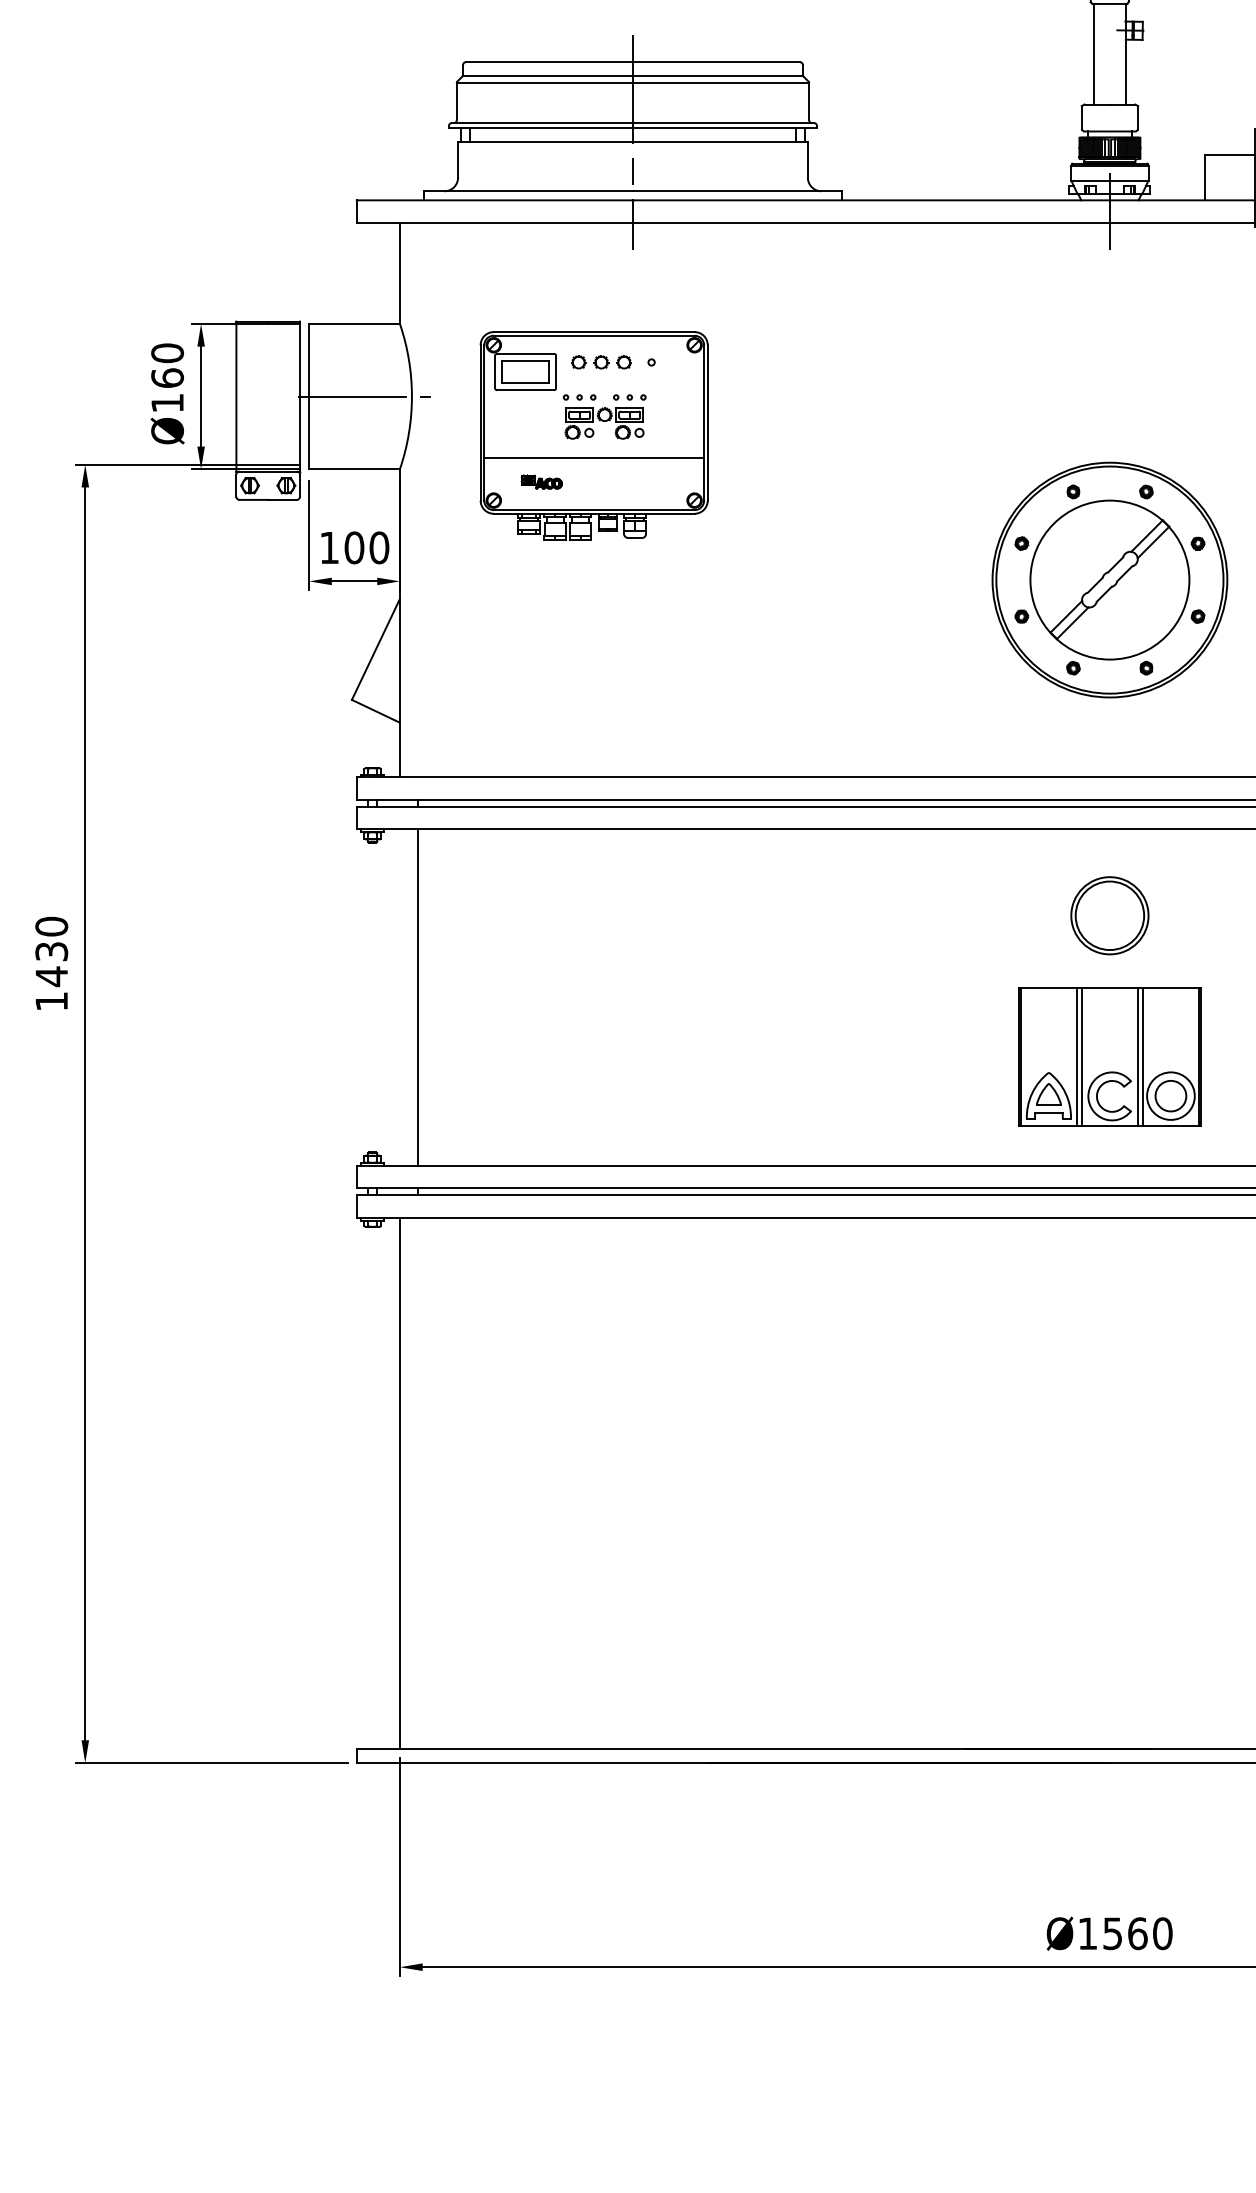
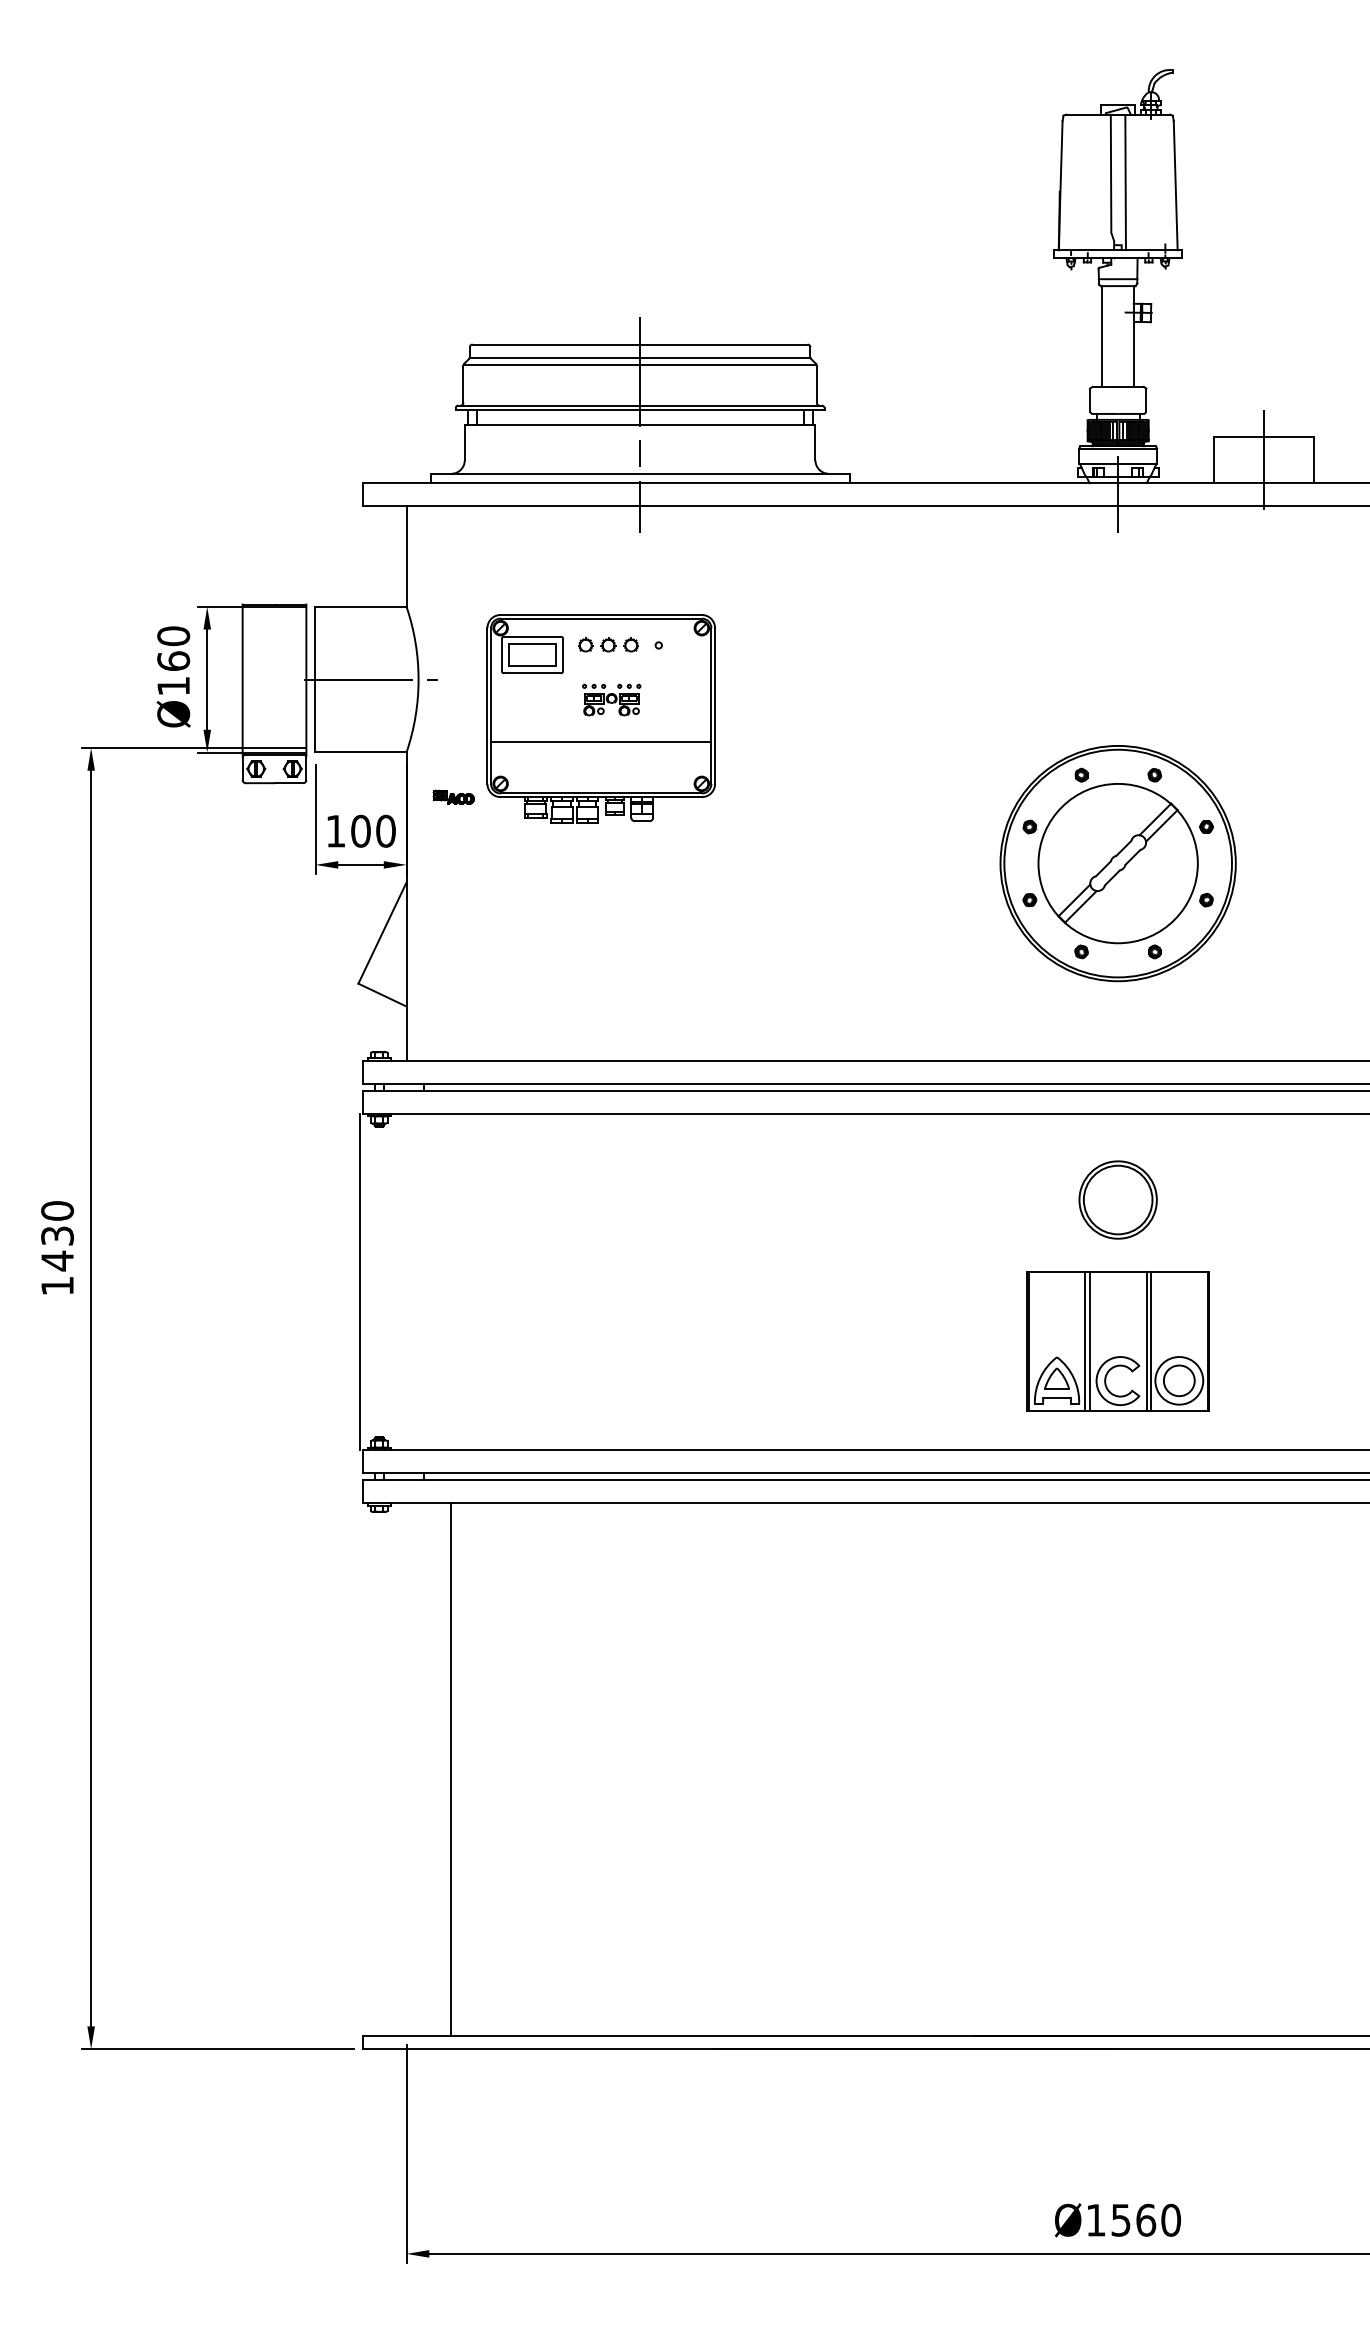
part: (604, 416) -> (611, 699), size x0.7
part: (541, 481) -> (453, 796), moved
line: (417, 997) -> (360, 1281), moved
line: (399, 1482) -> (450, 1768), moved

